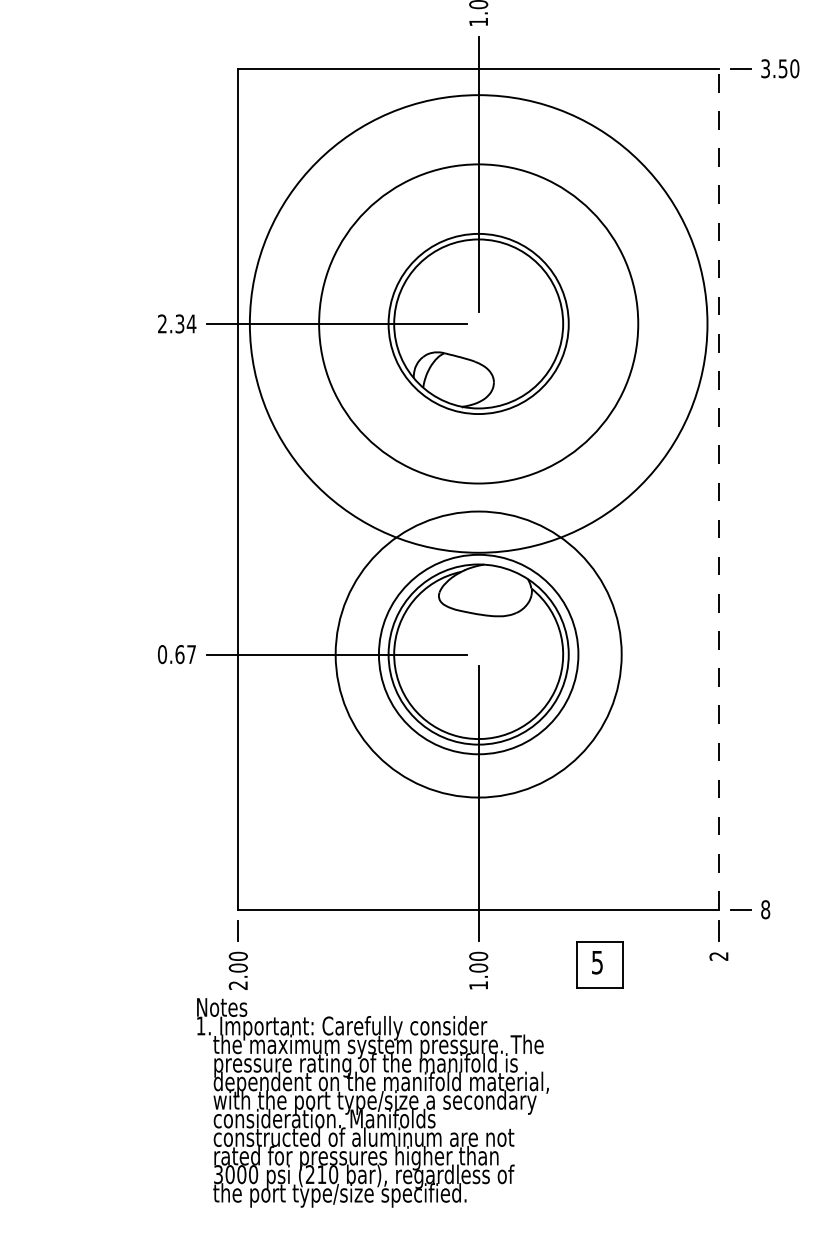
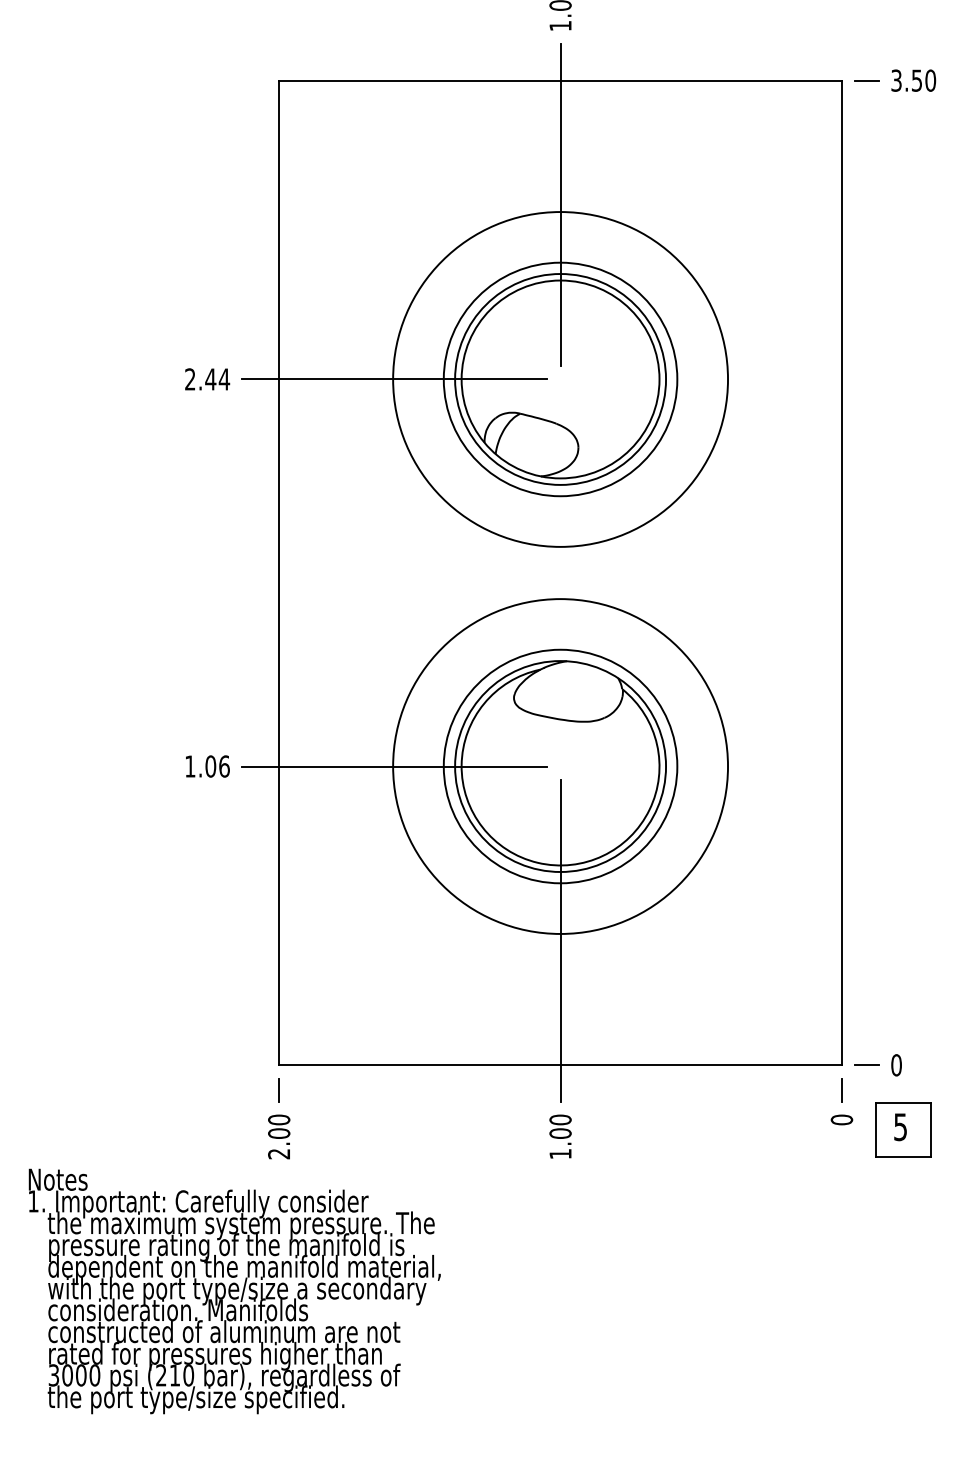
text: (179, 323) -> (210, 379), 2.34 -> 2.44
circle: (478, 323) -> (560, 379), size x0.62
circle: (478, 323) -> (560, 379), size x0.62
line: (718, 488) -> (841, 572), dashed -> solid
text: (177, 654) -> (207, 766), 0.67 -> 1.06
text: (765, 909) -> (896, 1065), 8 -> 0
text: (718, 956) -> (841, 1119), 2 -> 0
part: (599, 964) -> (903, 1129), moved
text: (372, 1102) -> (234, 1291), moved

